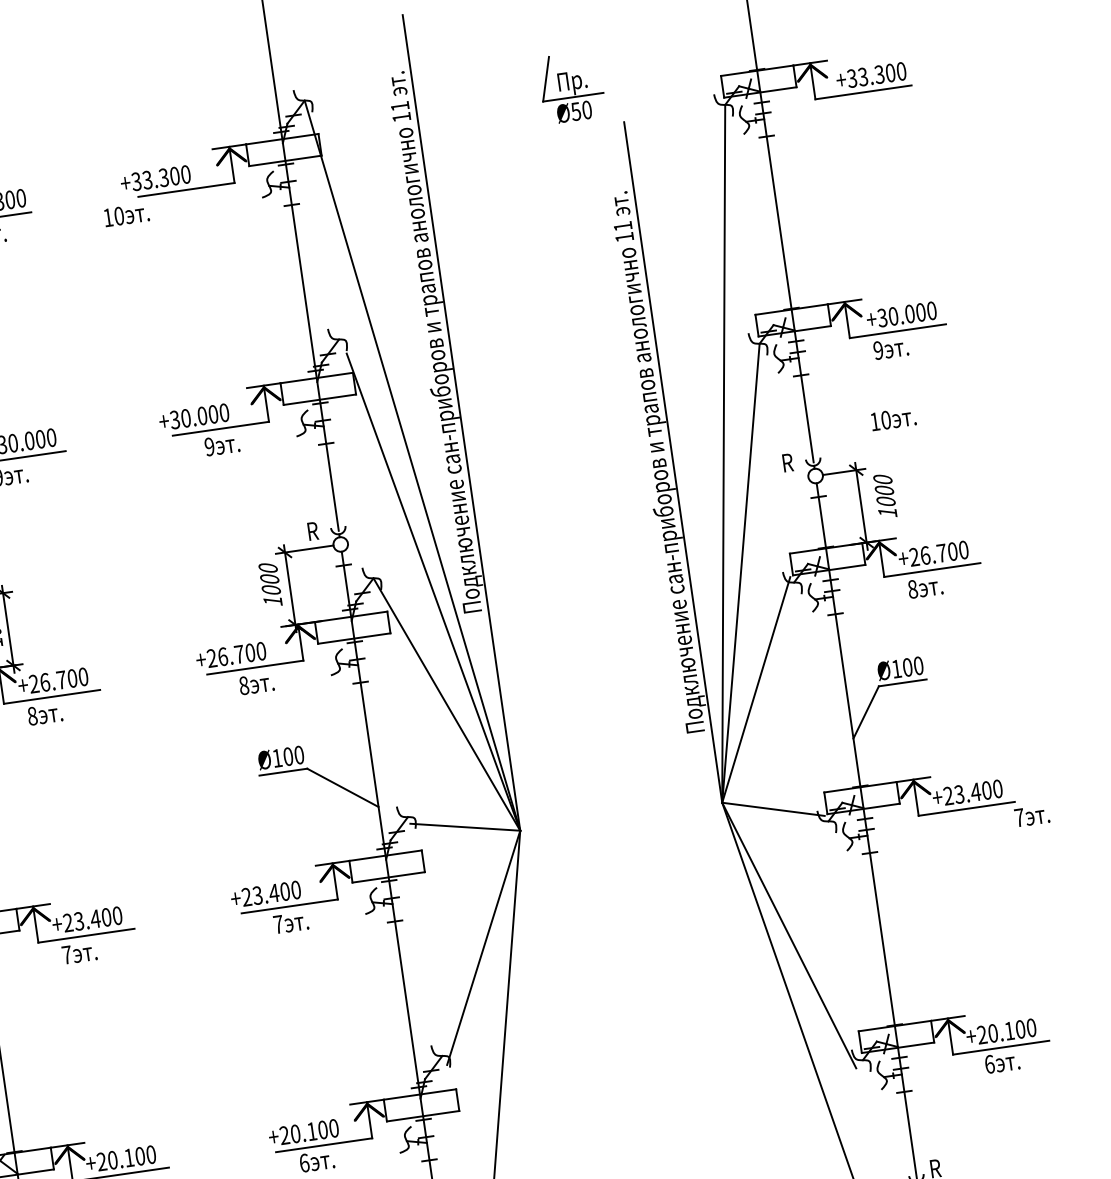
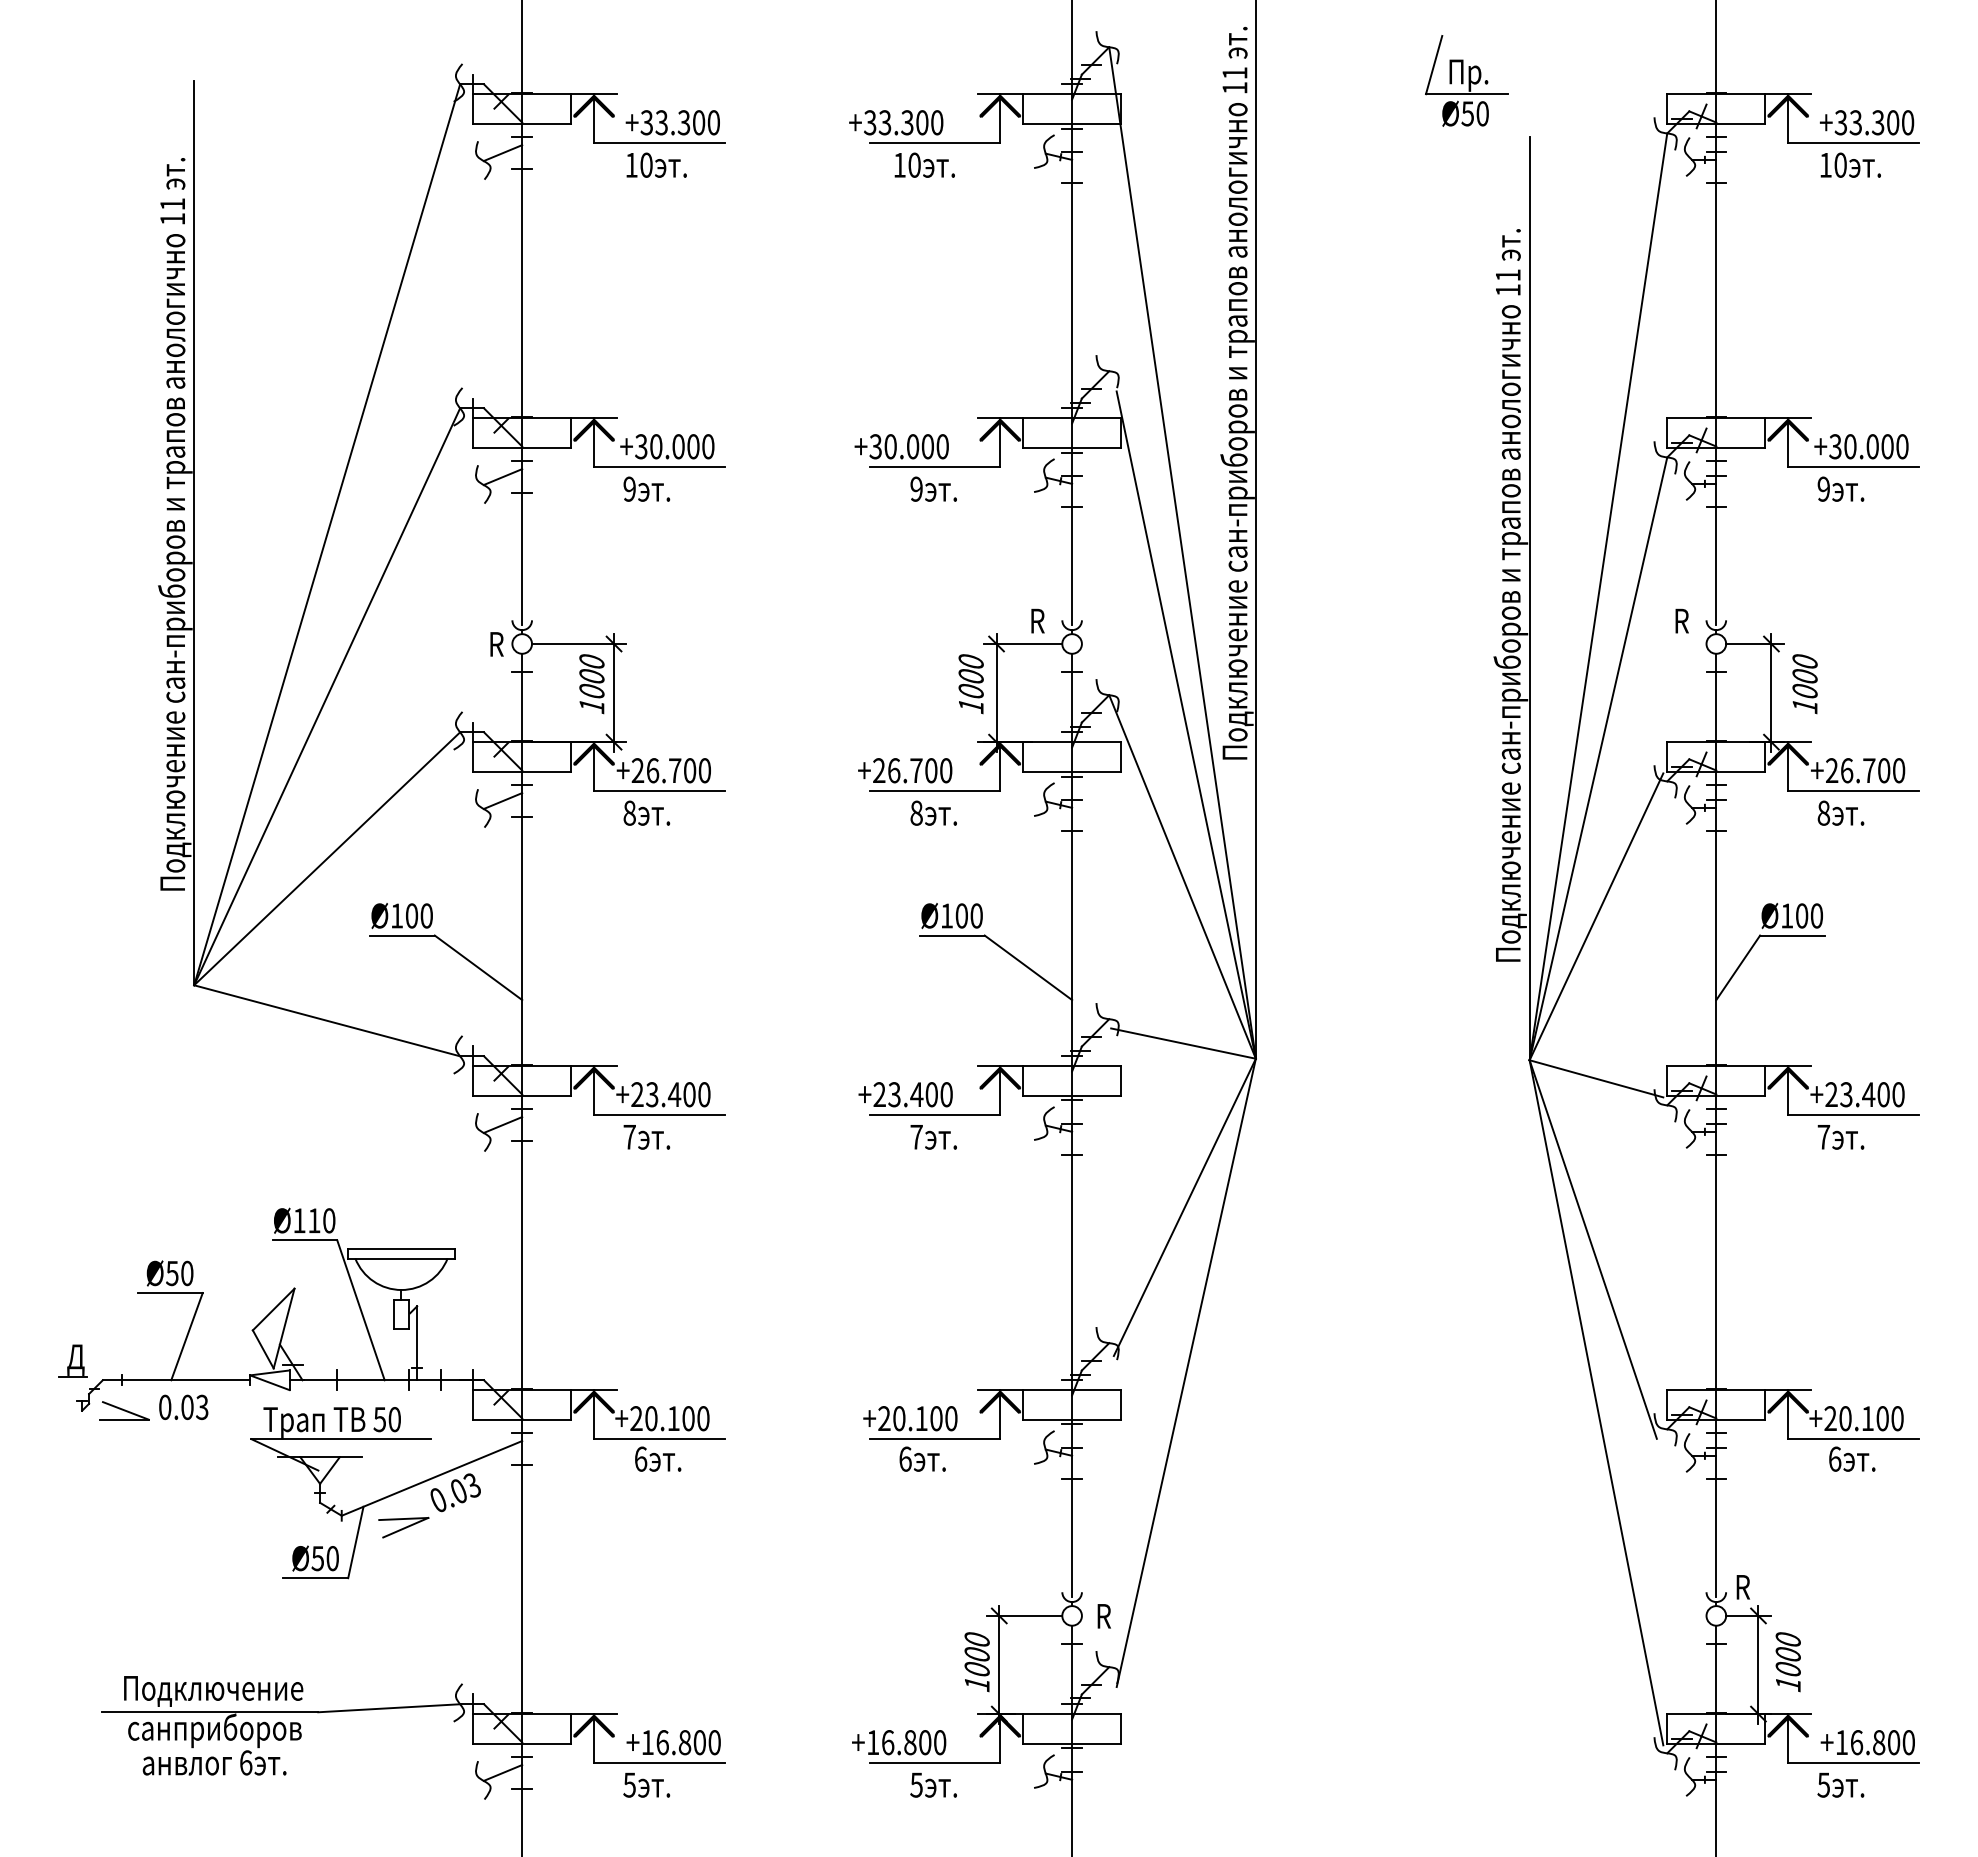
text: (126, 214) -> (924, 164), moved
text: (893, 418) -> (1850, 164), moved
text: (1031, 816) -> (1840, 1137), moved

